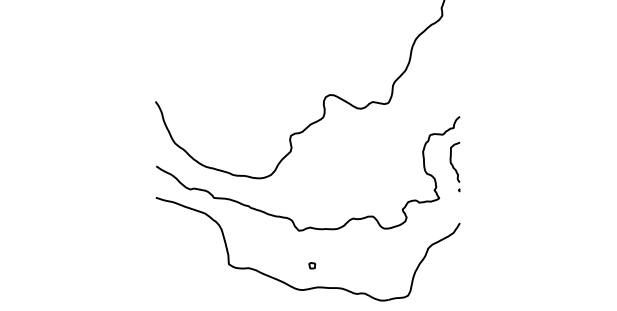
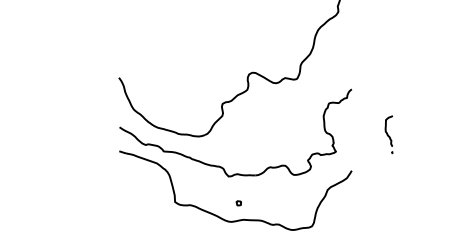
part: (454, 166) -> (388, 134), moved

